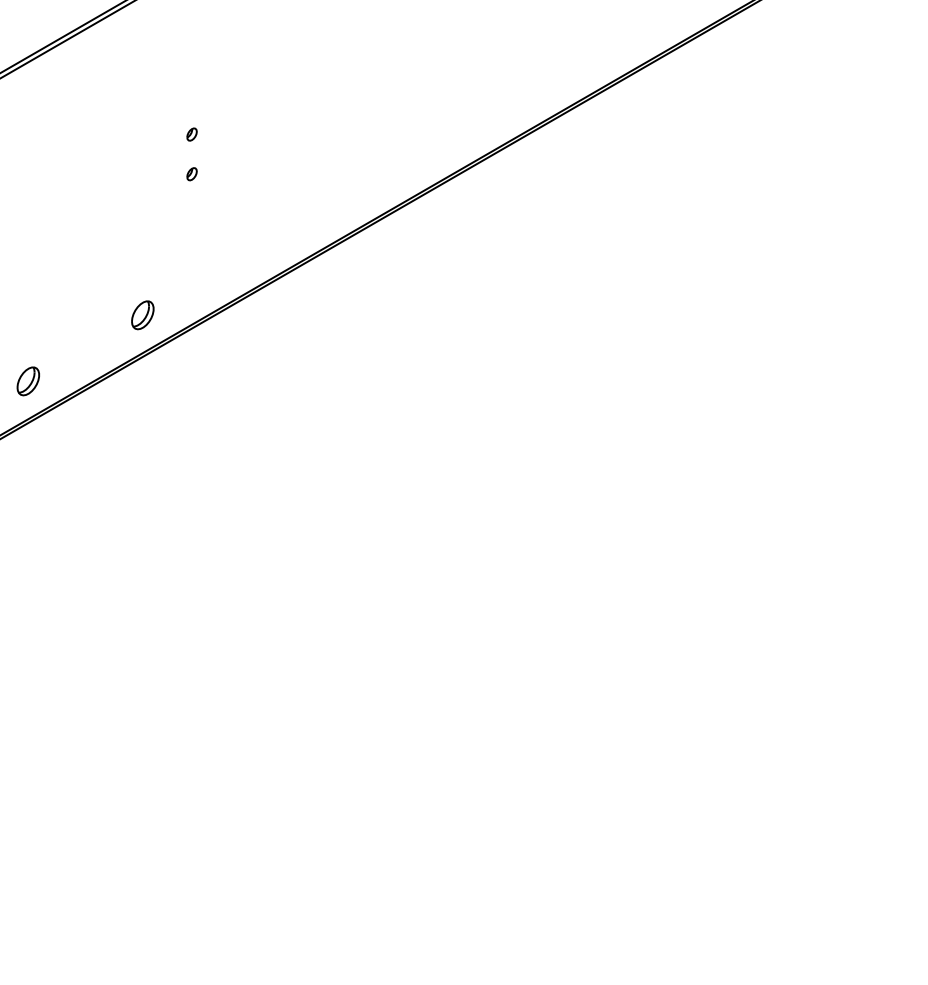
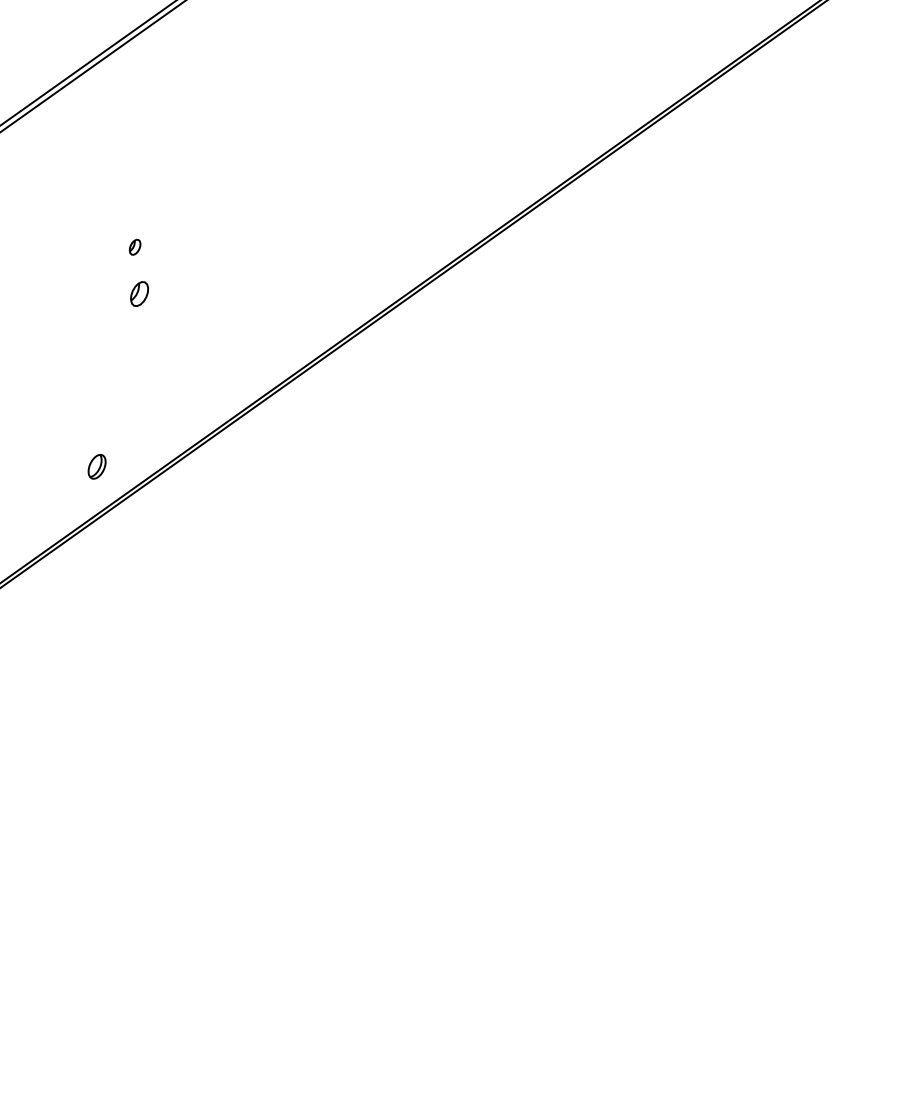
part: (191, 174) -> (138, 294), size x1.6
part: (142, 315) -> (96, 467), size x0.7

